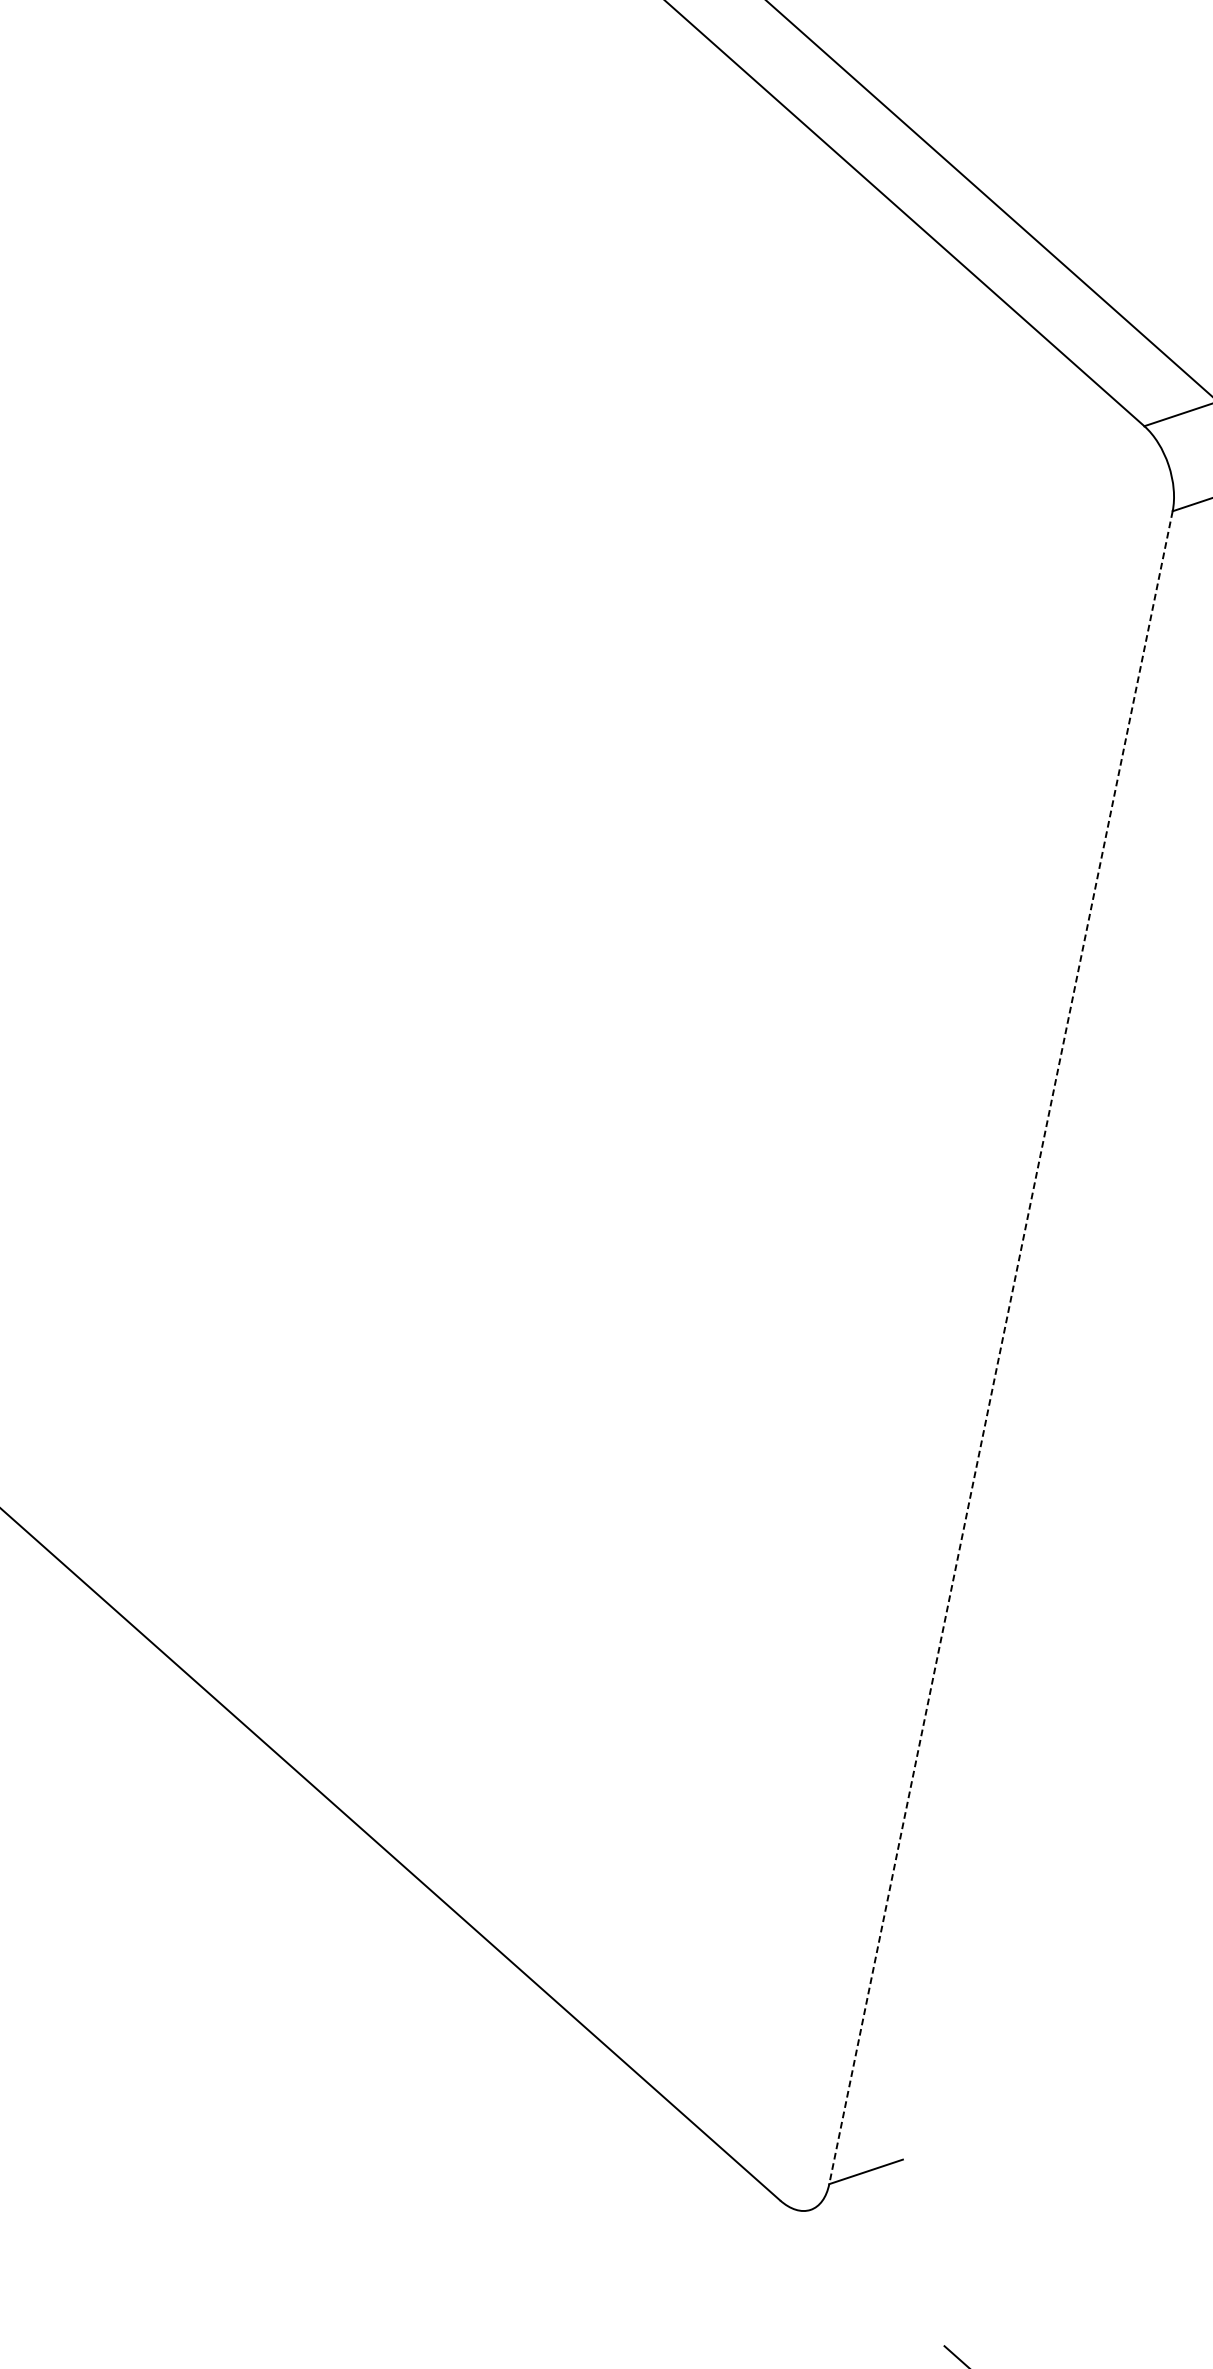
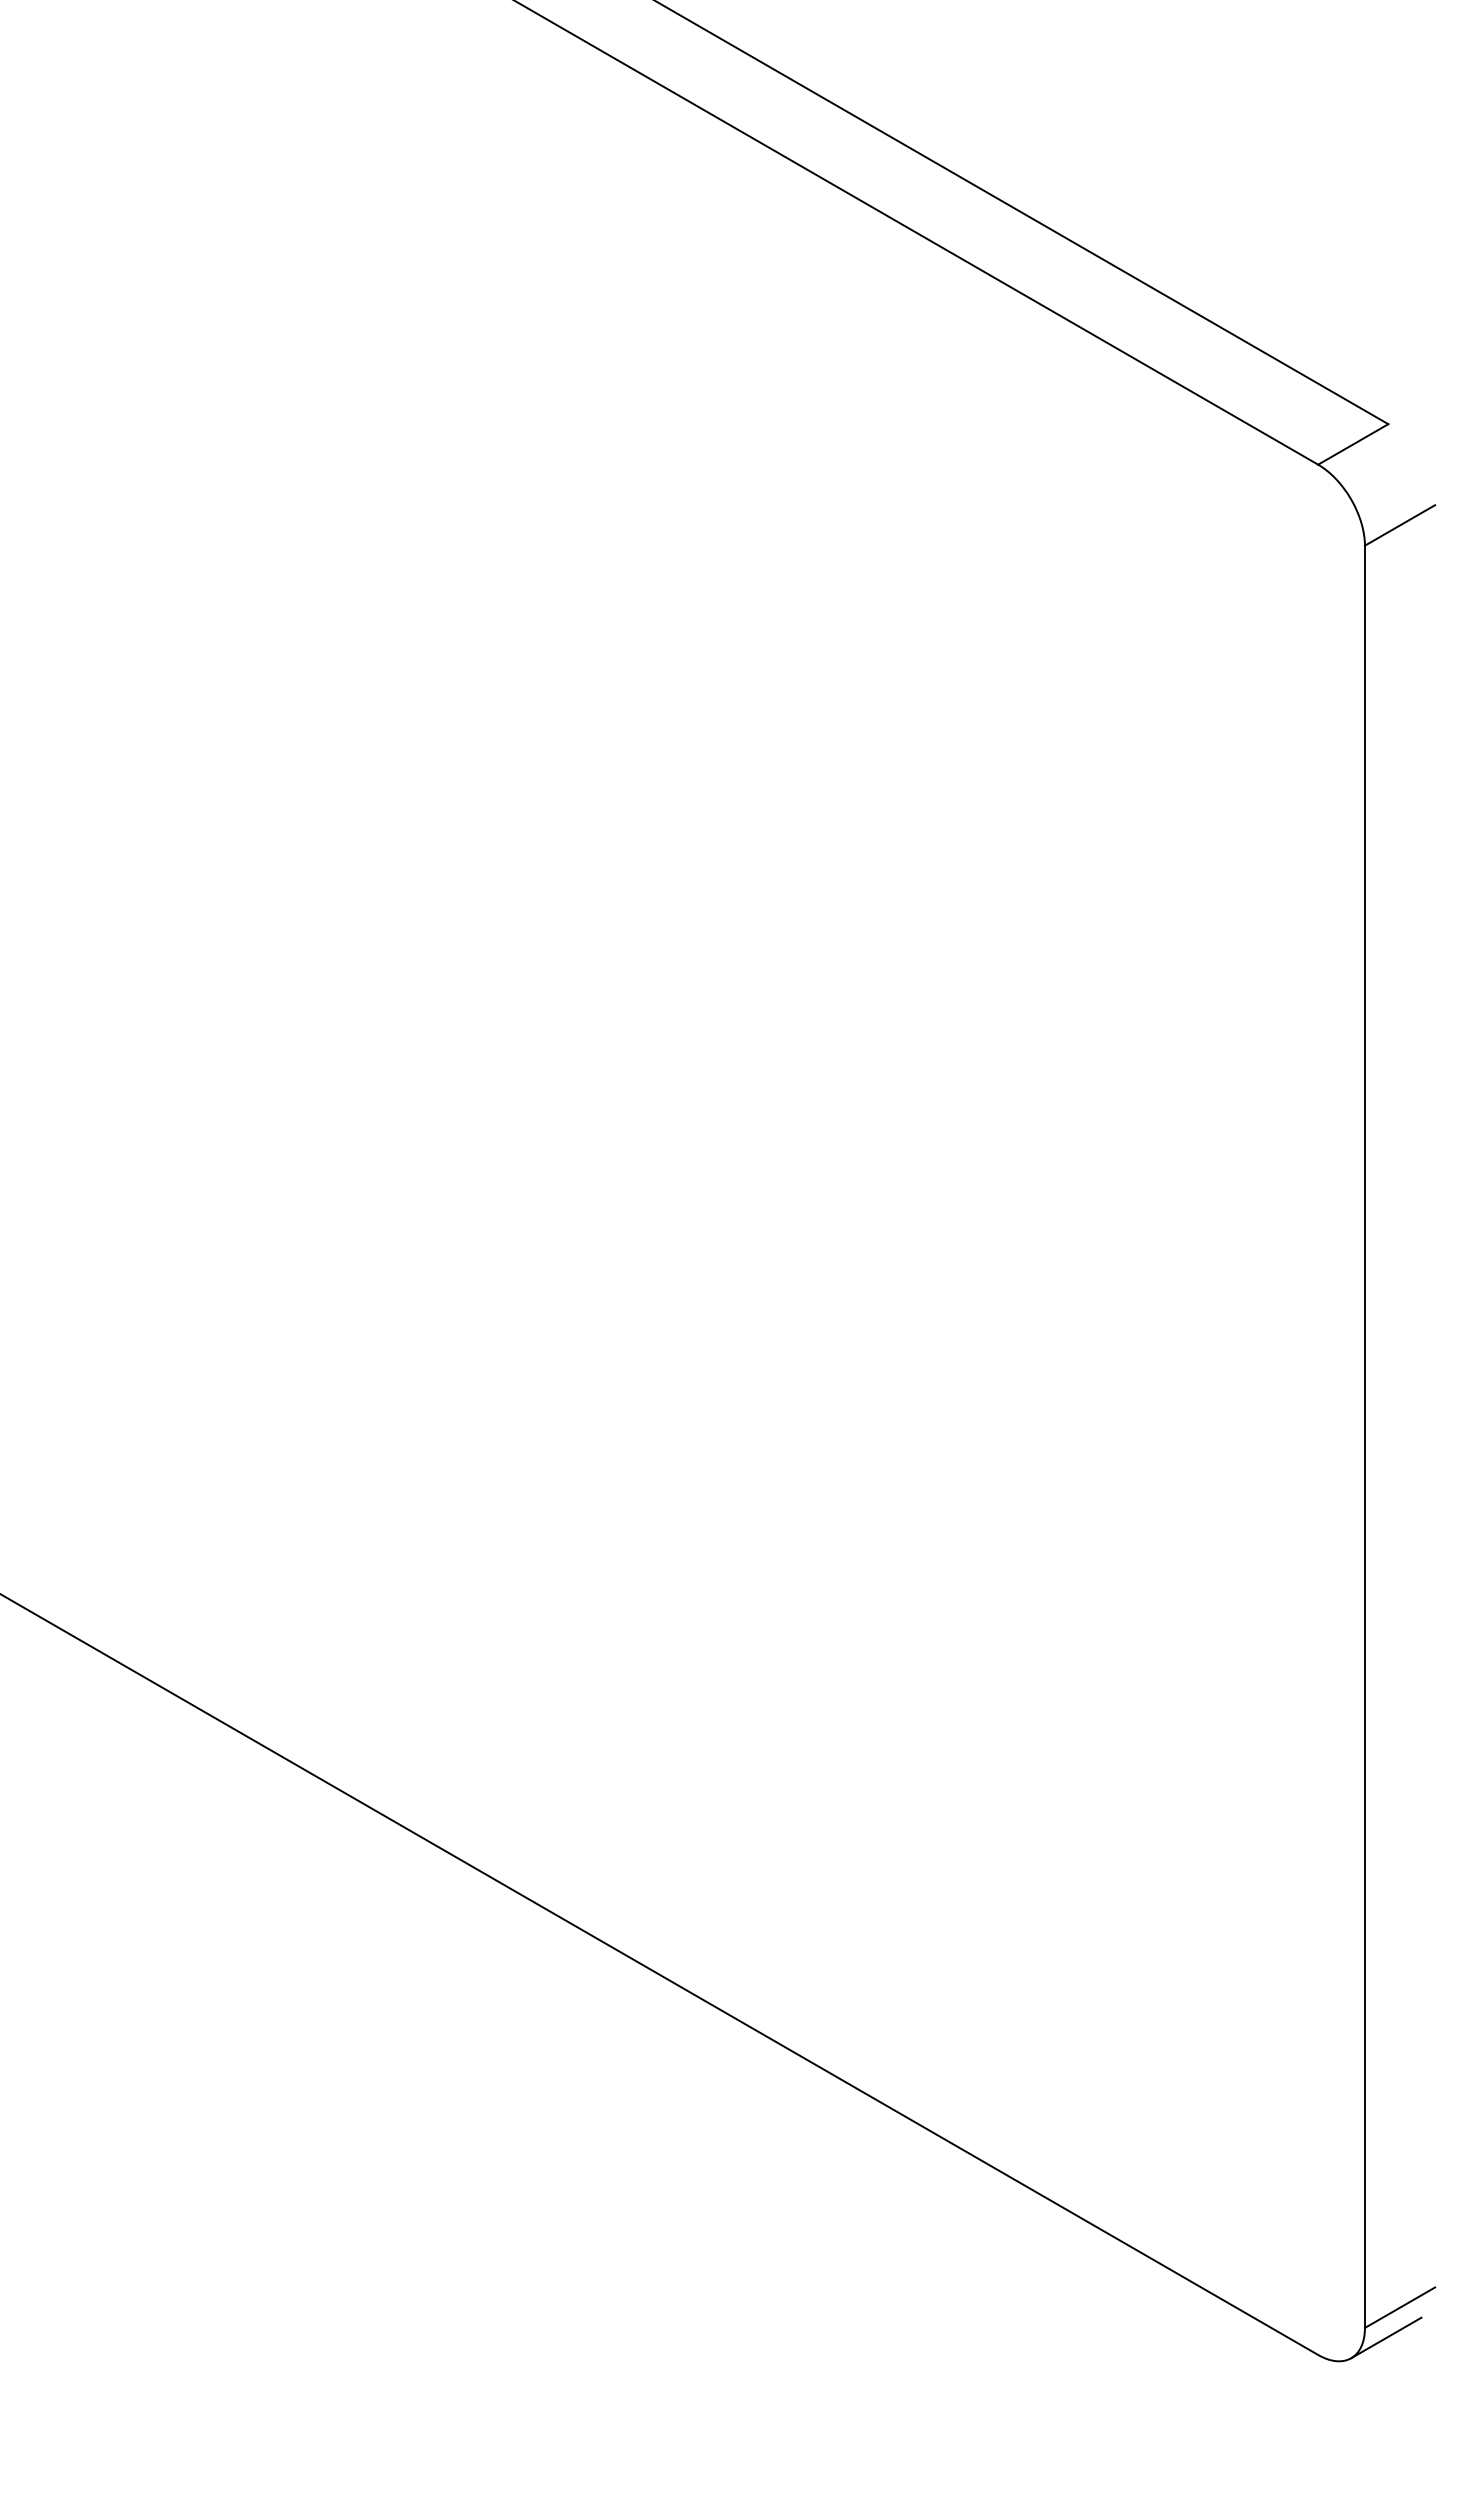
line: (1000, 1348) -> (1364, 1437), dashed -> solid
line: (847, 2197) -> (1386, 2337), added

